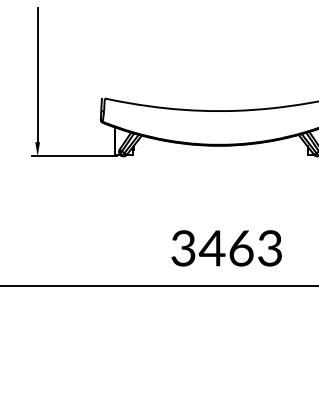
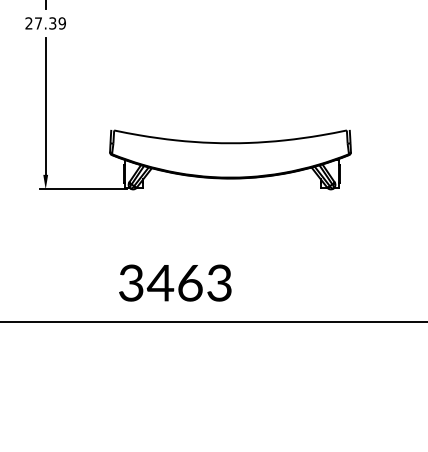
text: (226, 247) -> (175, 282), moved

